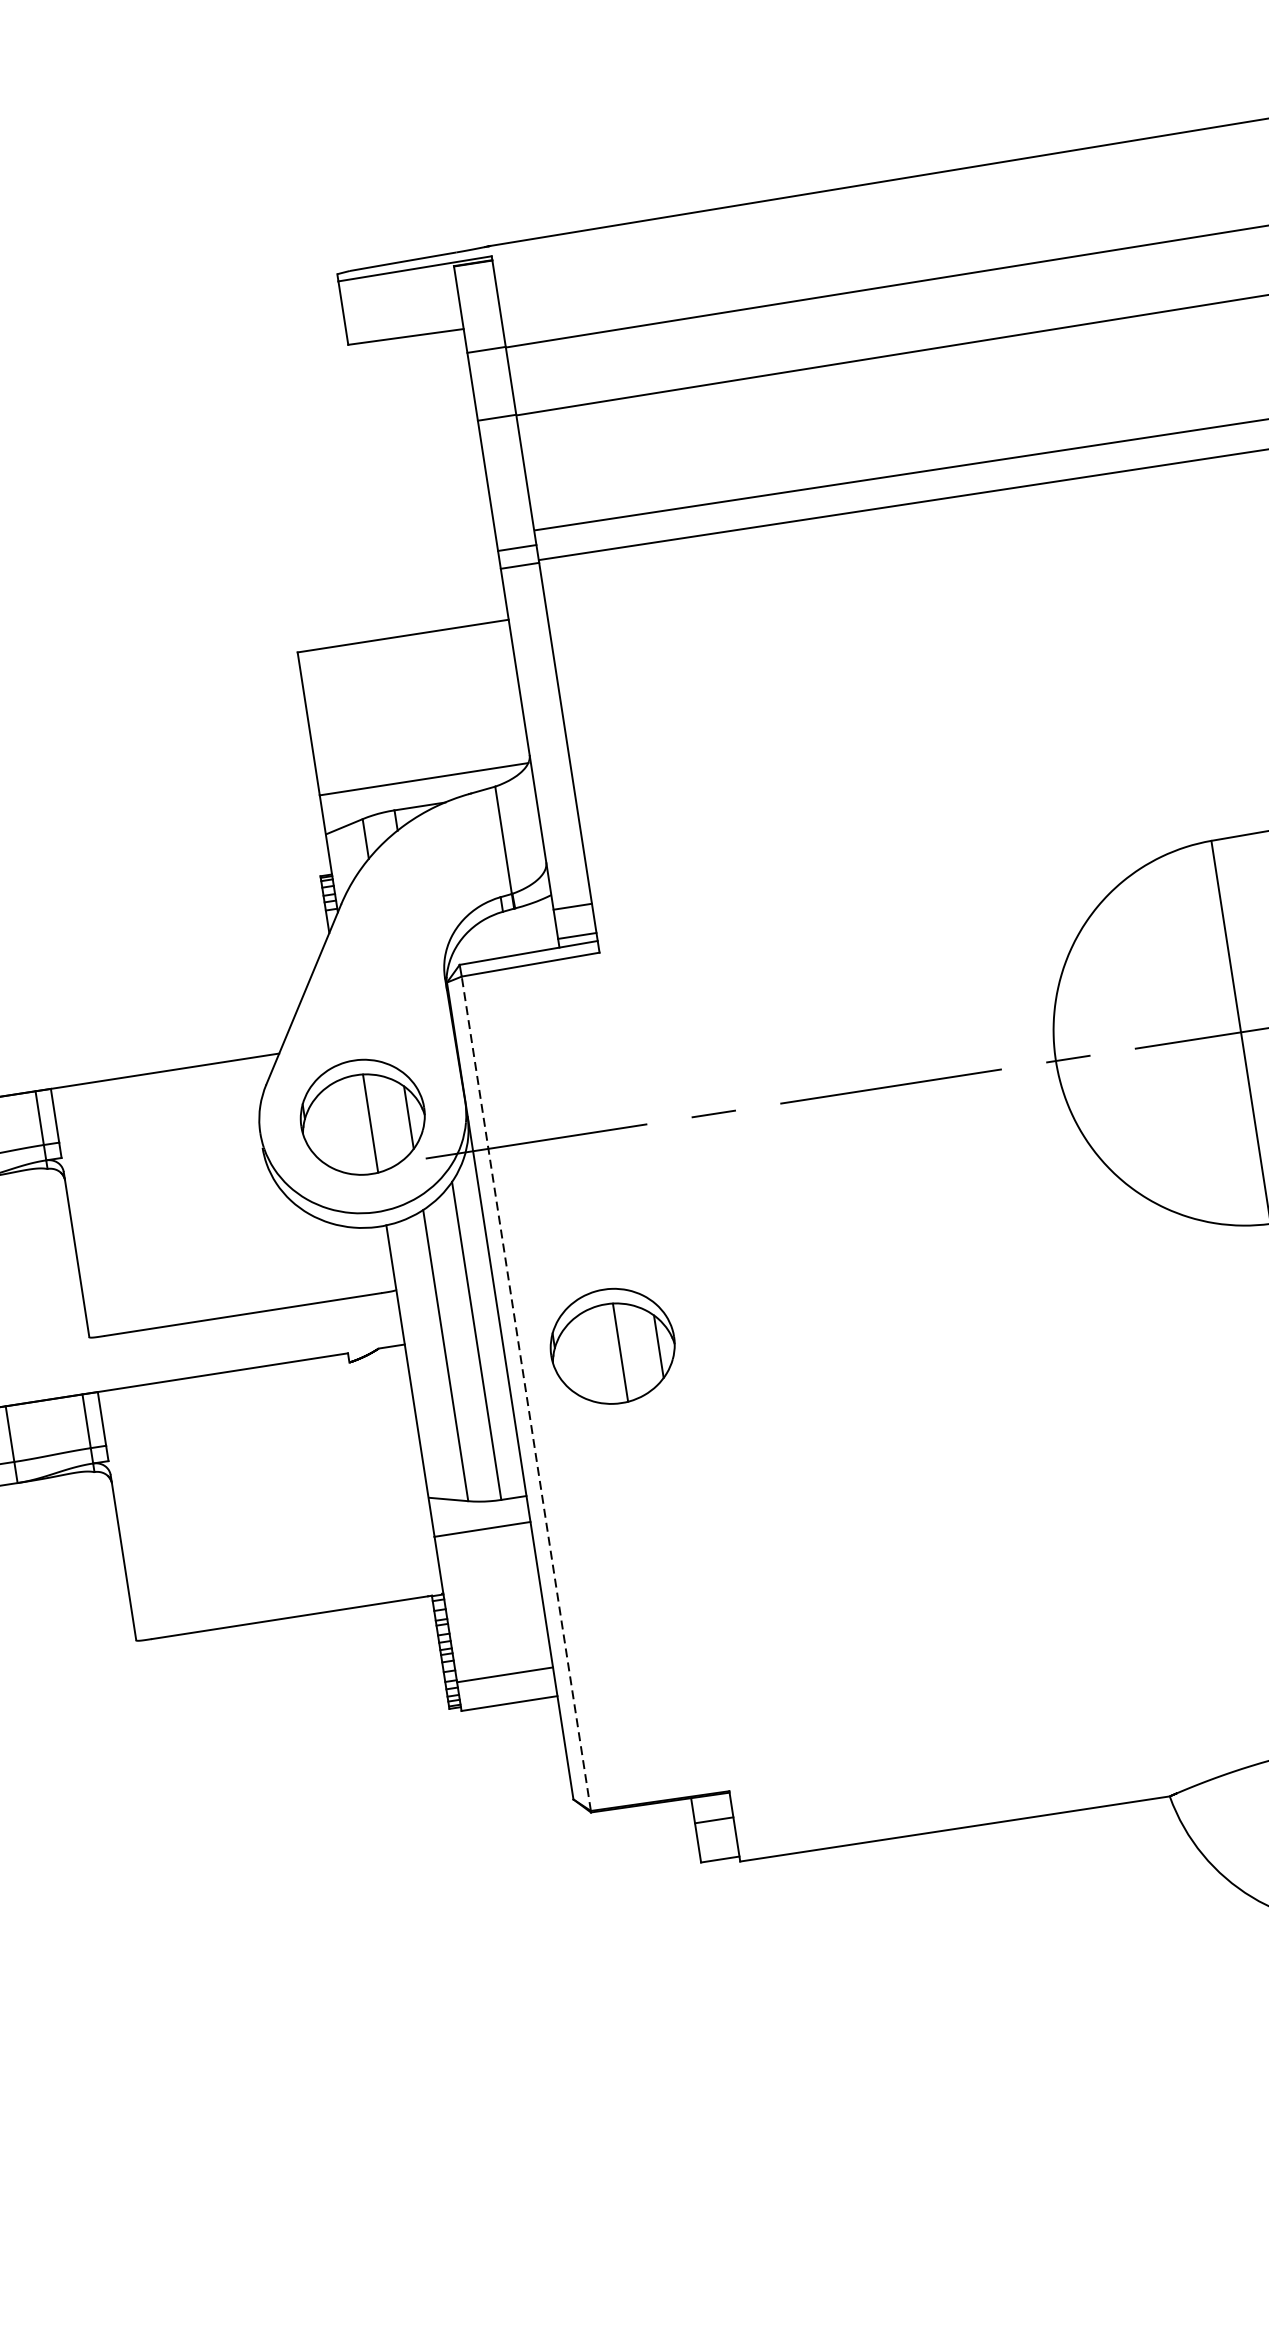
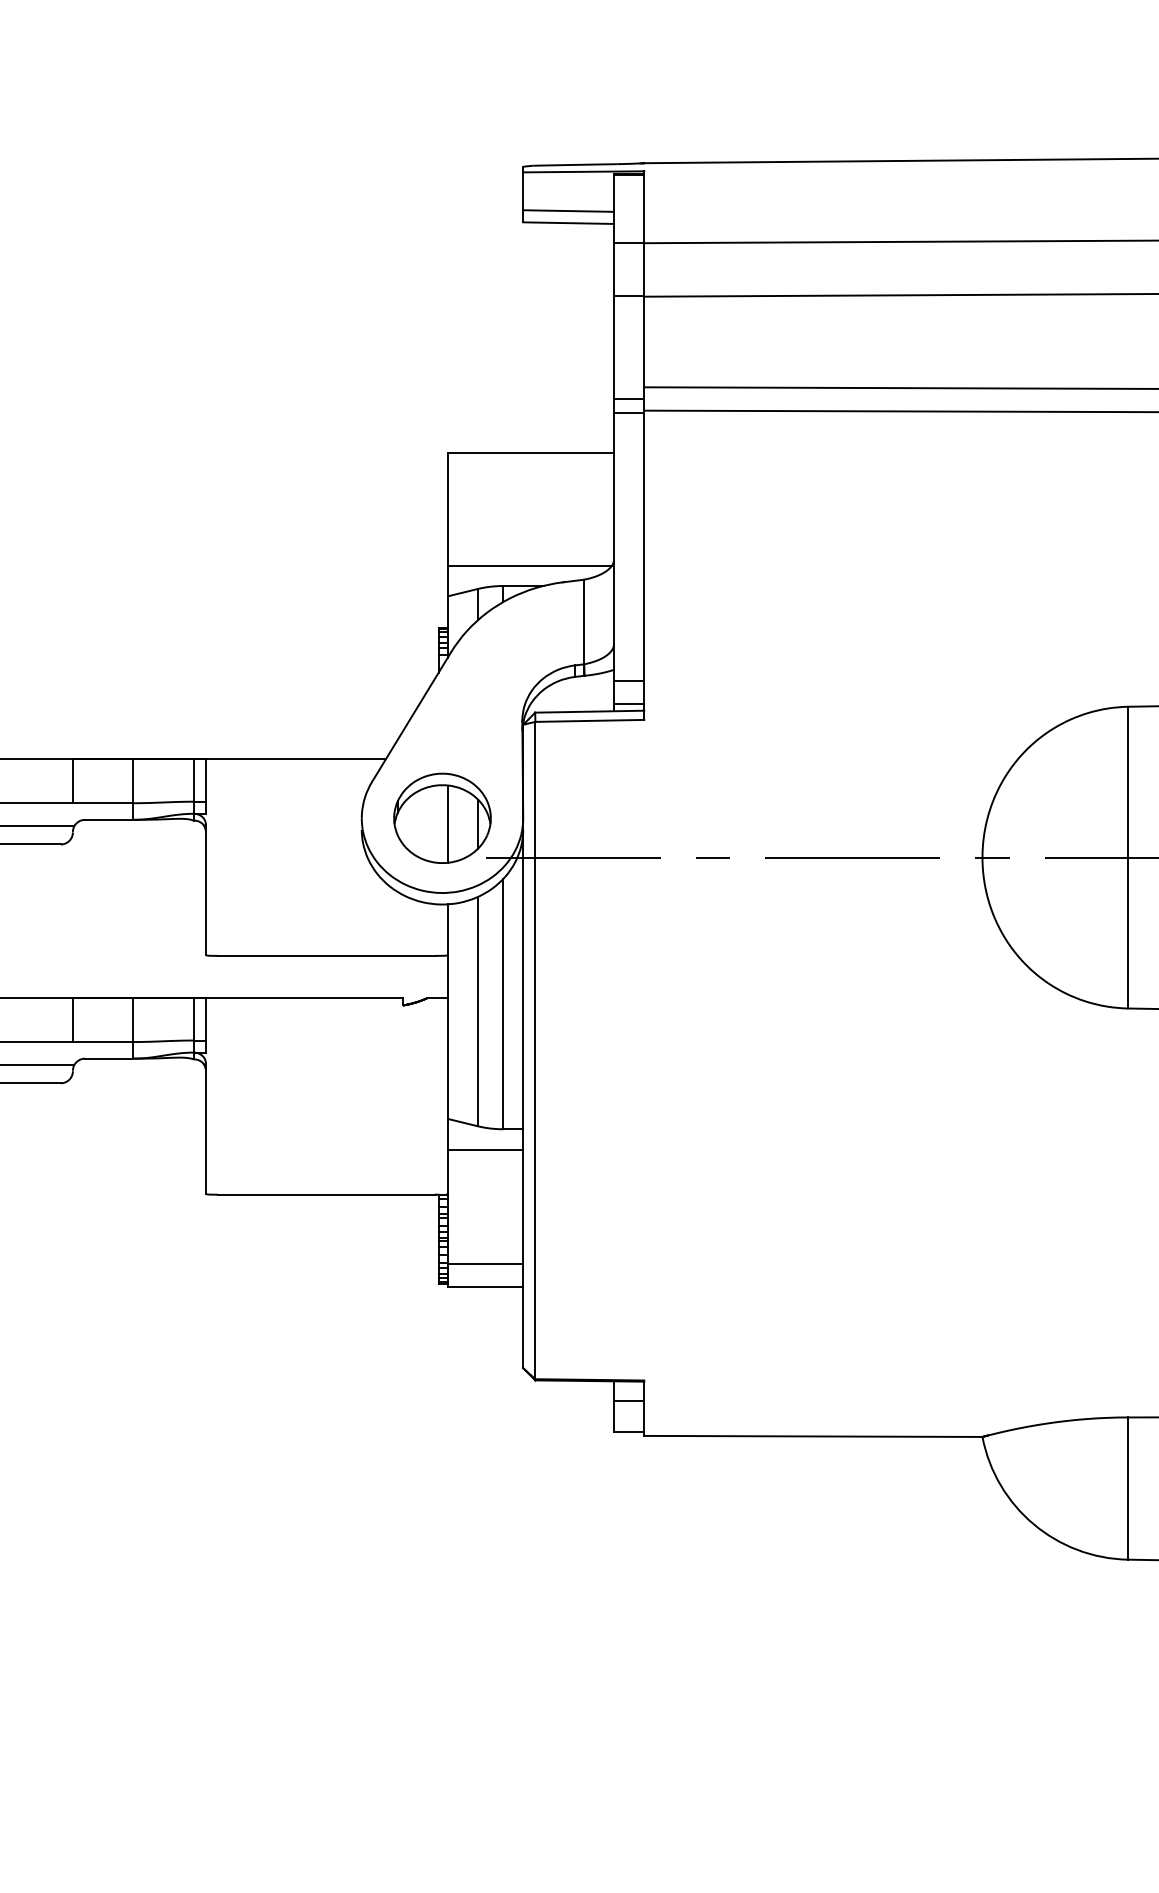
line: (403, 320) -> (568, 210), added
part: (612, 1345) -> (607, 1023), removed
line: (526, 1393) -> (535, 1050), dashed -> solid

